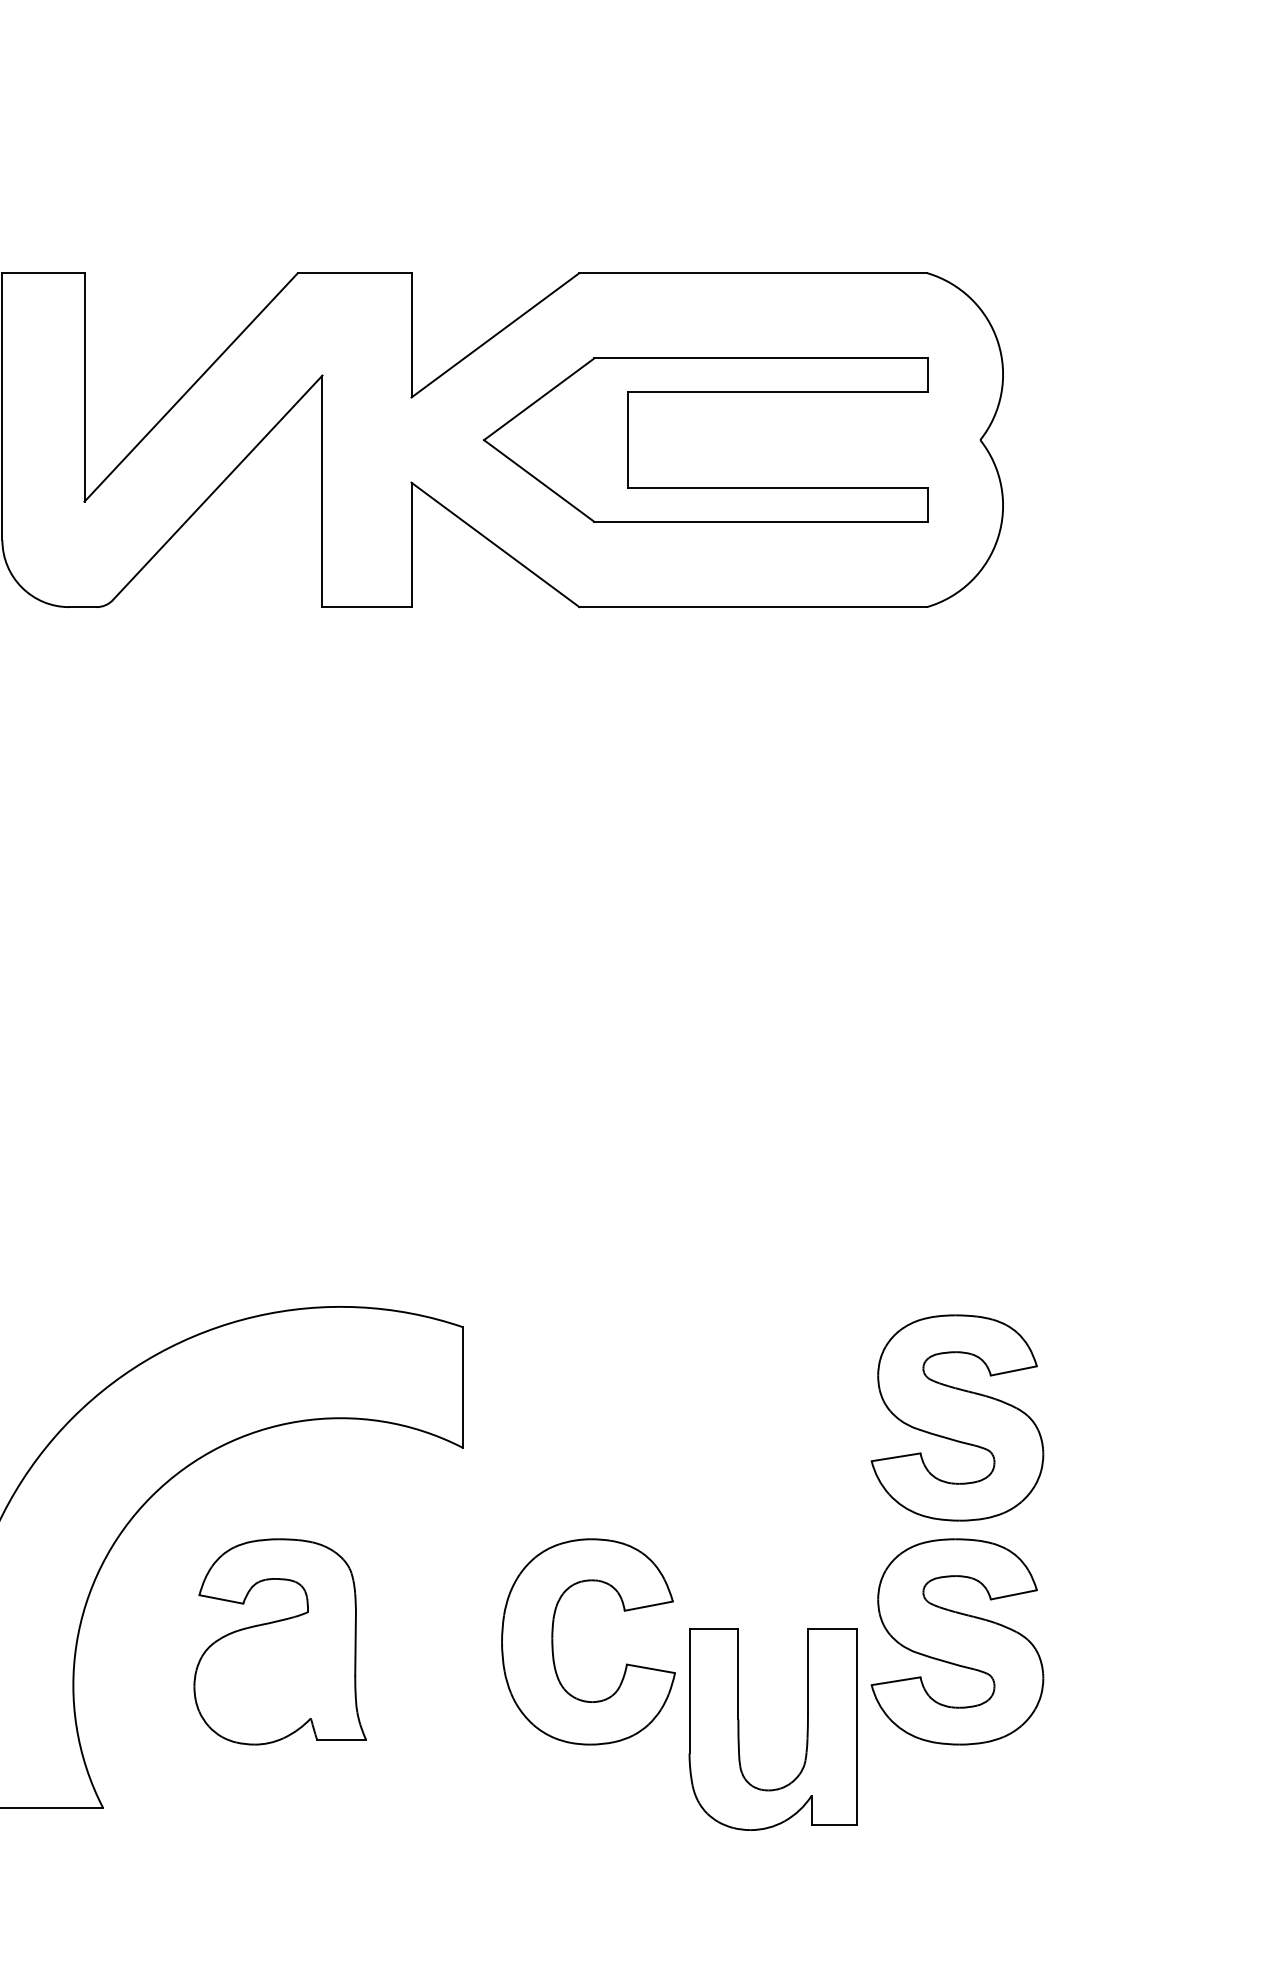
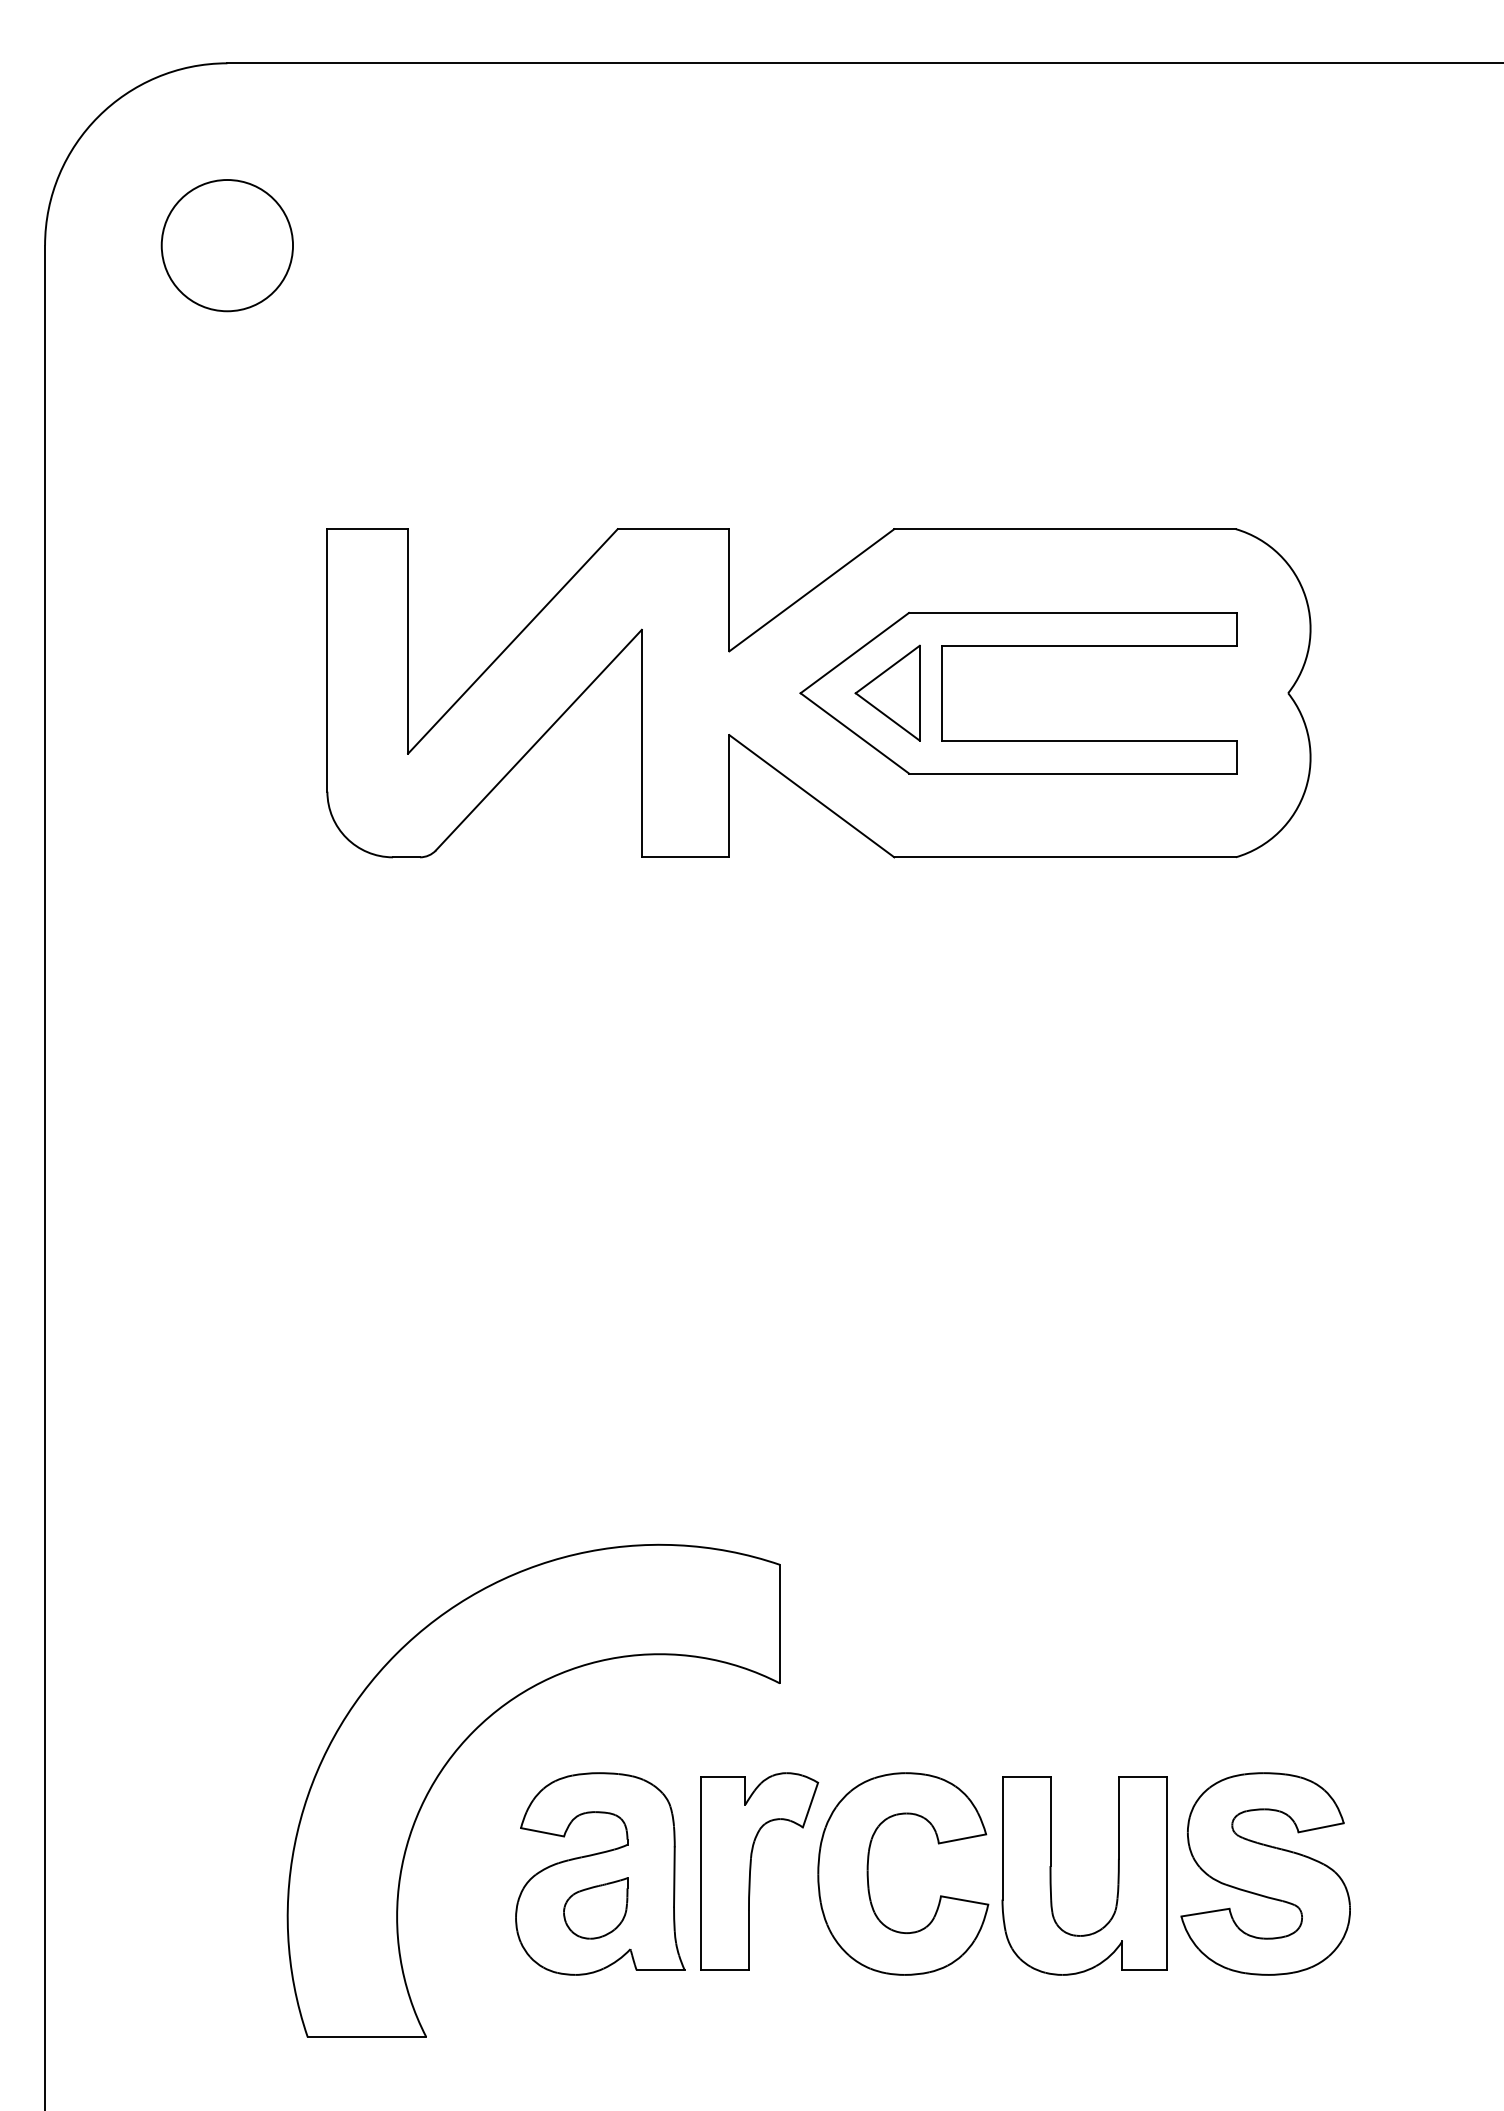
part: (572, 439) -> (887, 692), added
part: (957, 1417) -> (1265, 1653), removed
part: (434, 1637) -> (751, 1869), added
part: (275, 1677) -> (595, 1908), added
part: (739, 1728) -> (1051, 1875), moved

